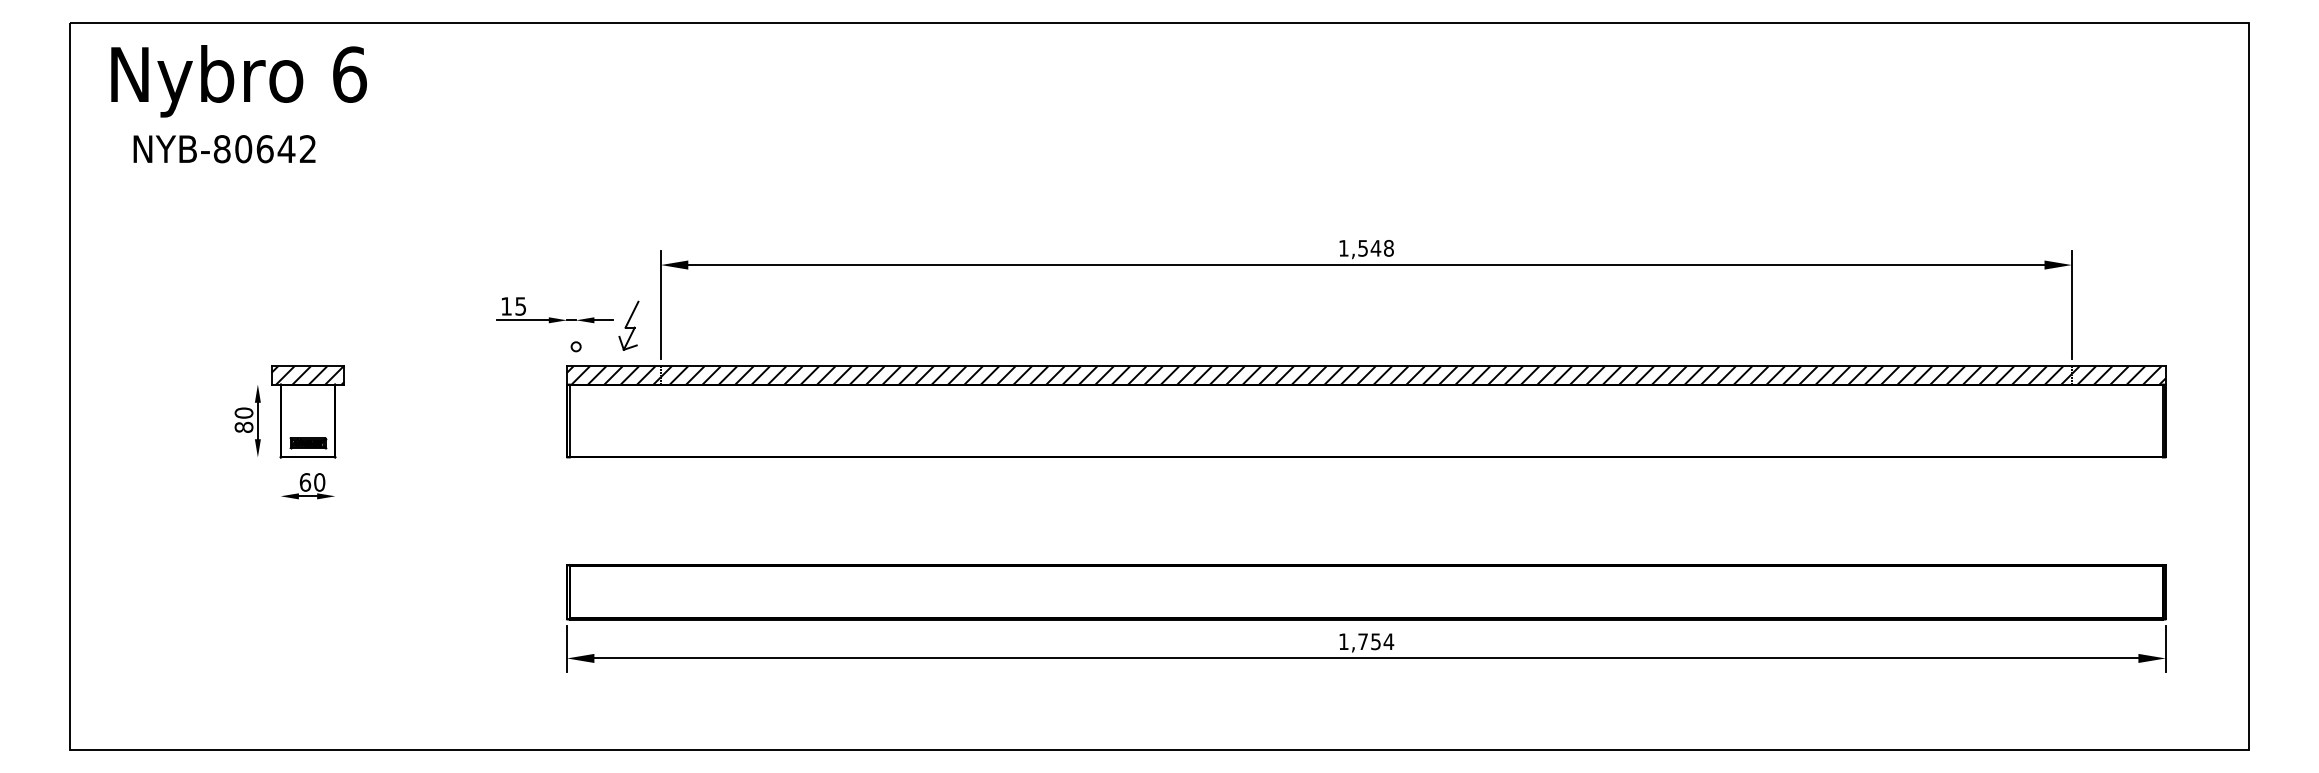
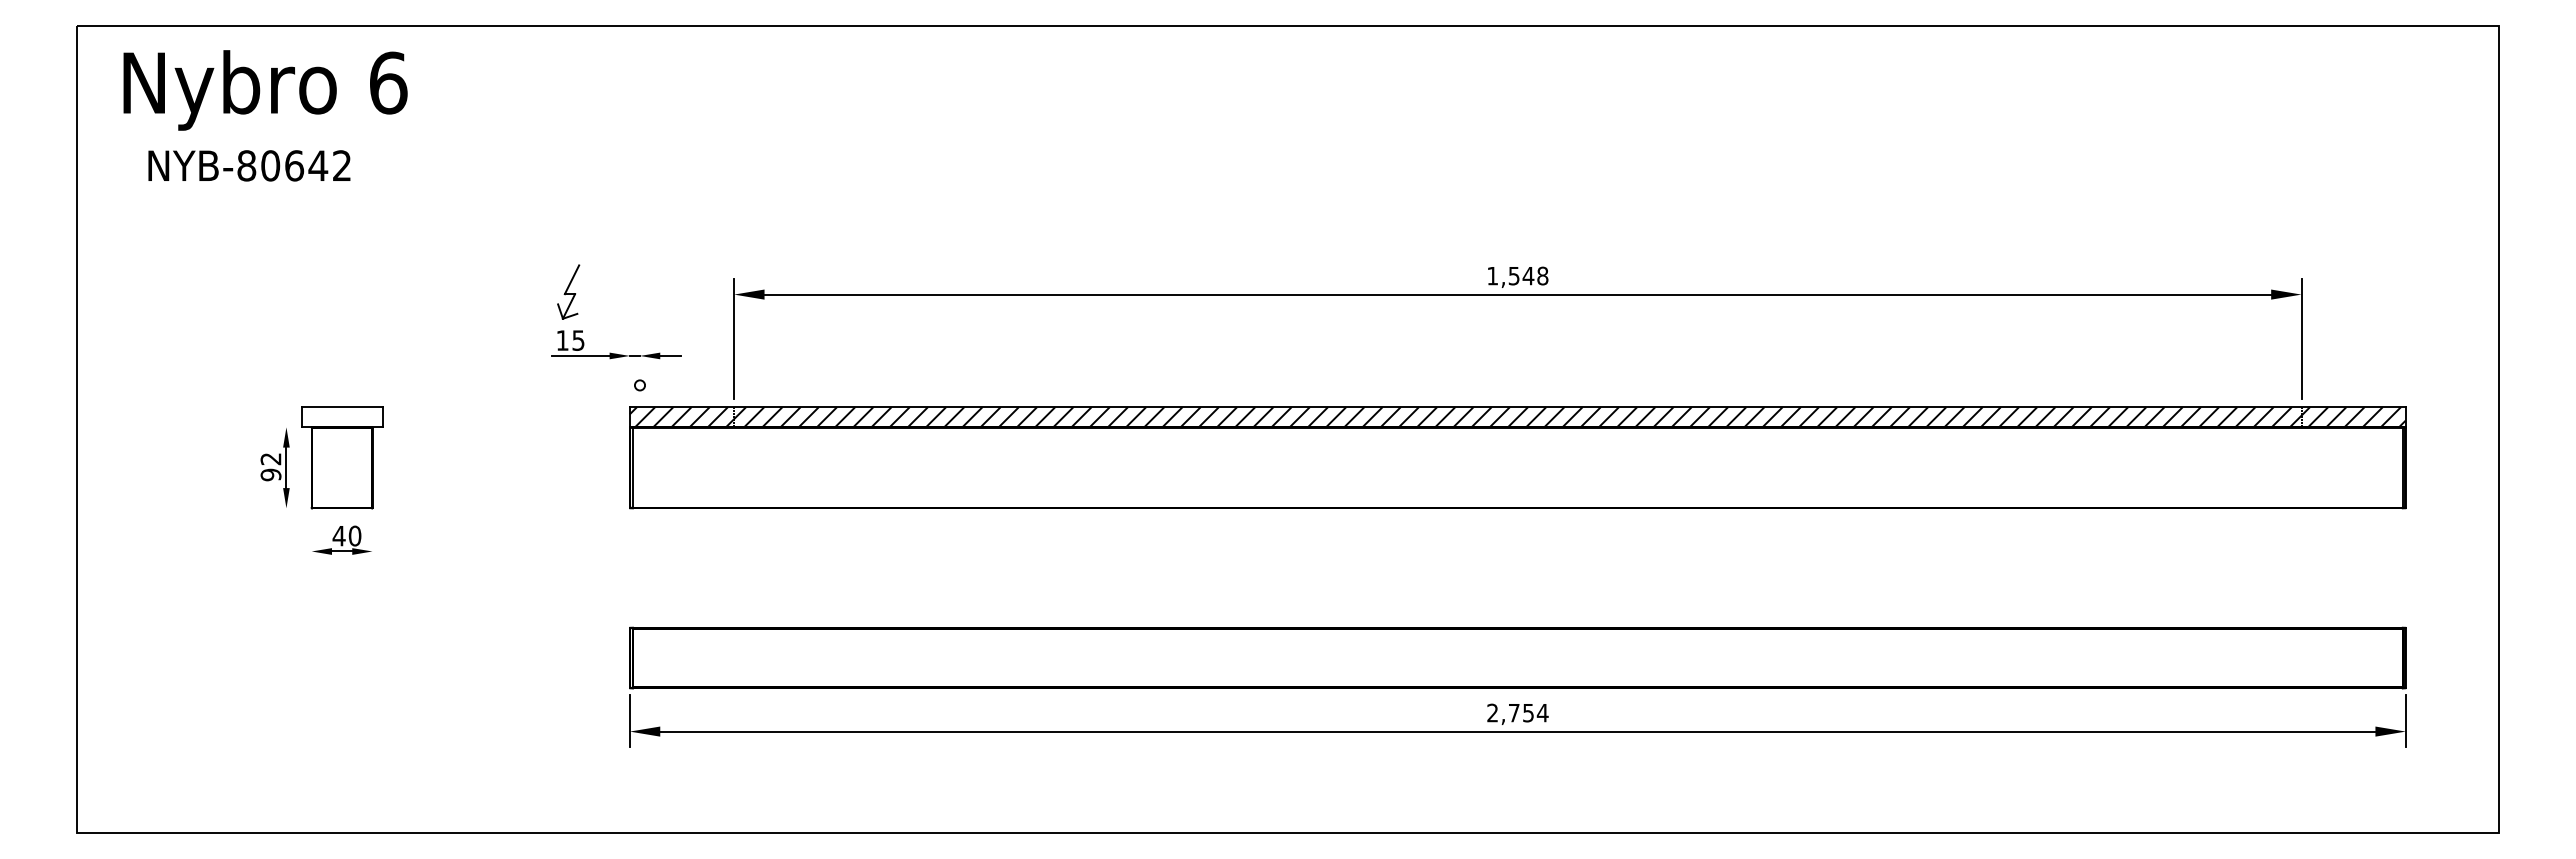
part: (628, 325) -> (568, 291), moved
hatch: (307, 375) -> (341, 417), removed
text: (243, 419) -> (270, 466), 80 -> 92
part: (308, 443) -> (342, 492), removed
text: (304, 481) -> (338, 535), 60 -> 40
text: (1343, 641) -> (1492, 712), 1,754 -> 2,754

